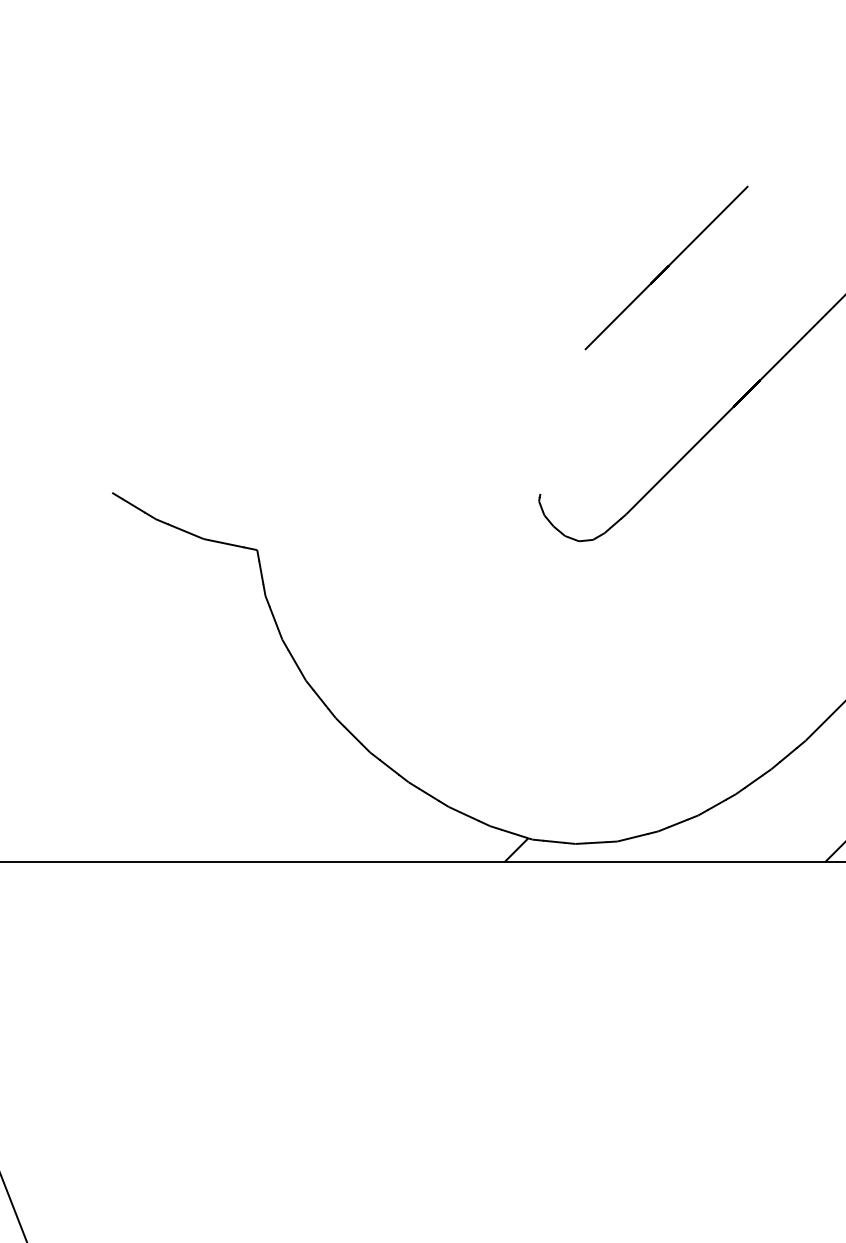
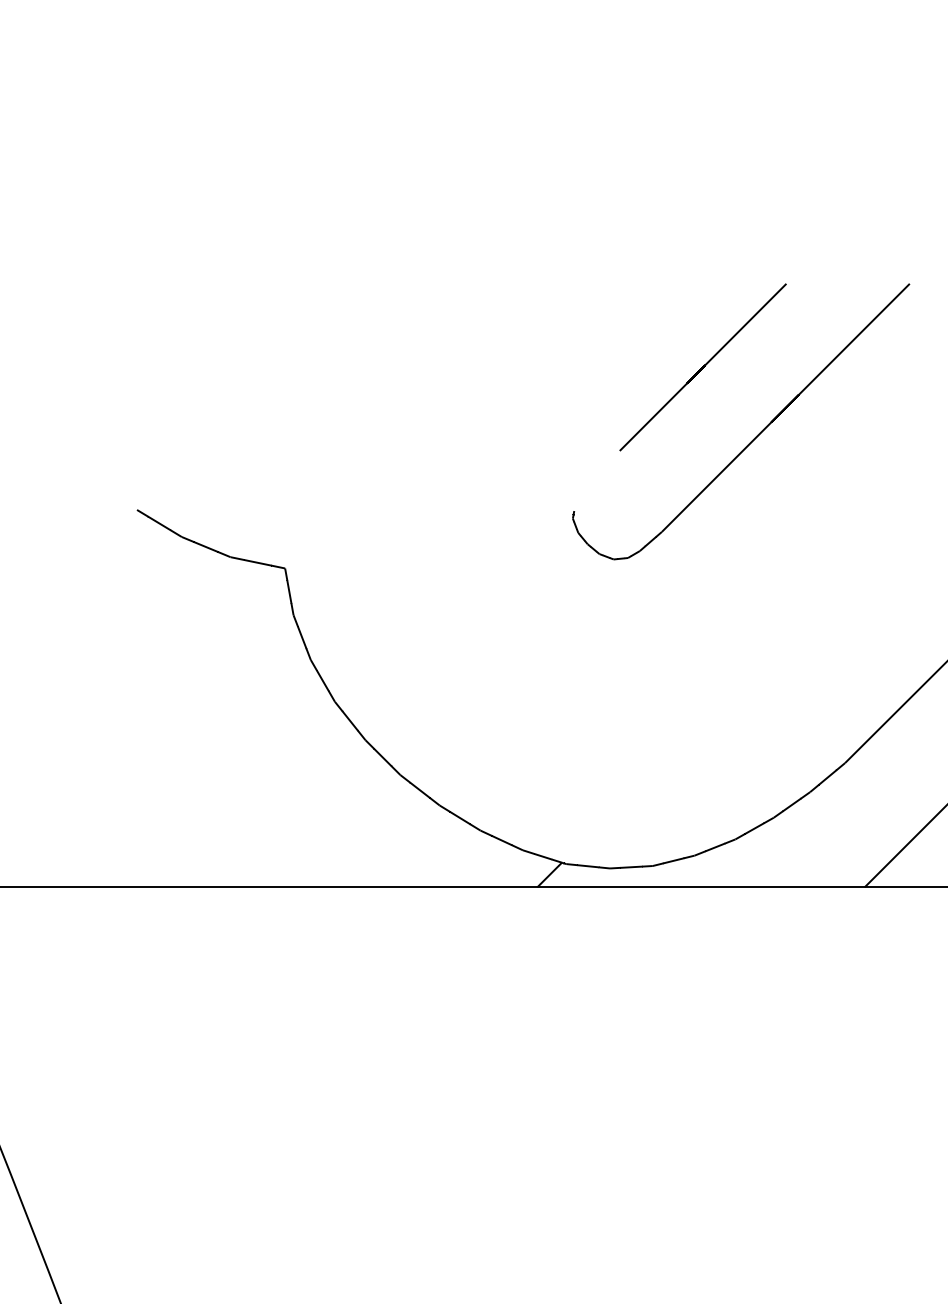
line: (666, 268) -> (702, 367), moved

